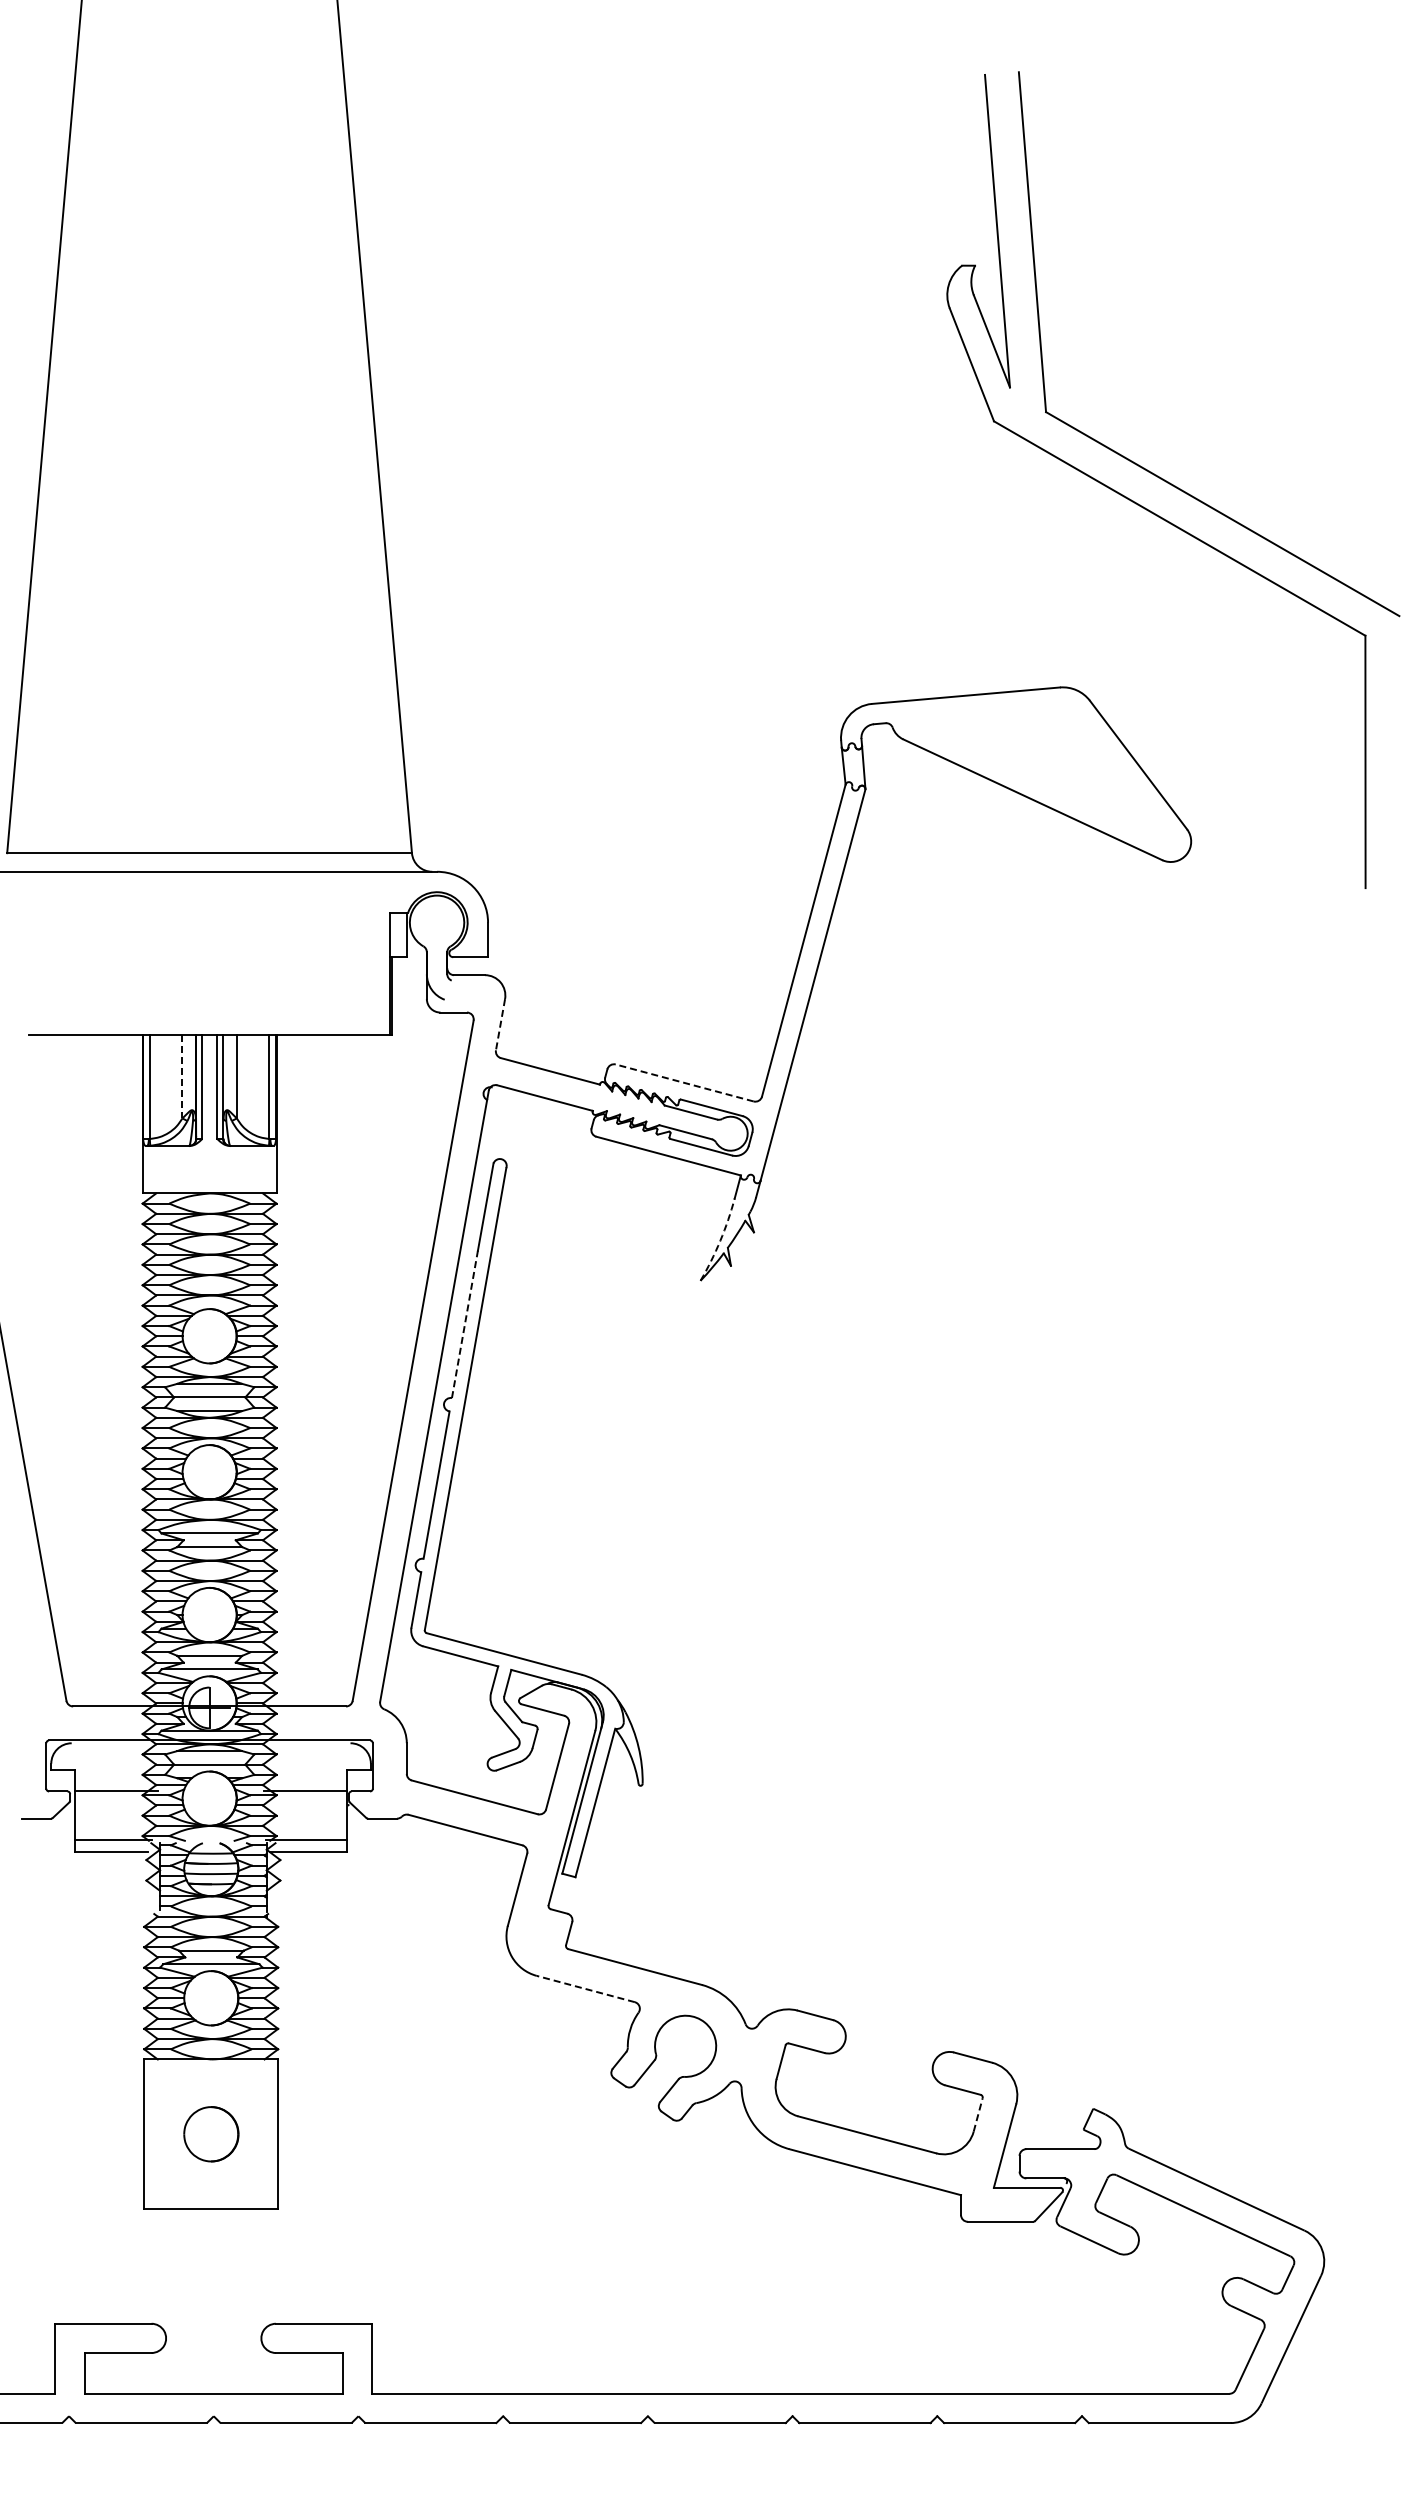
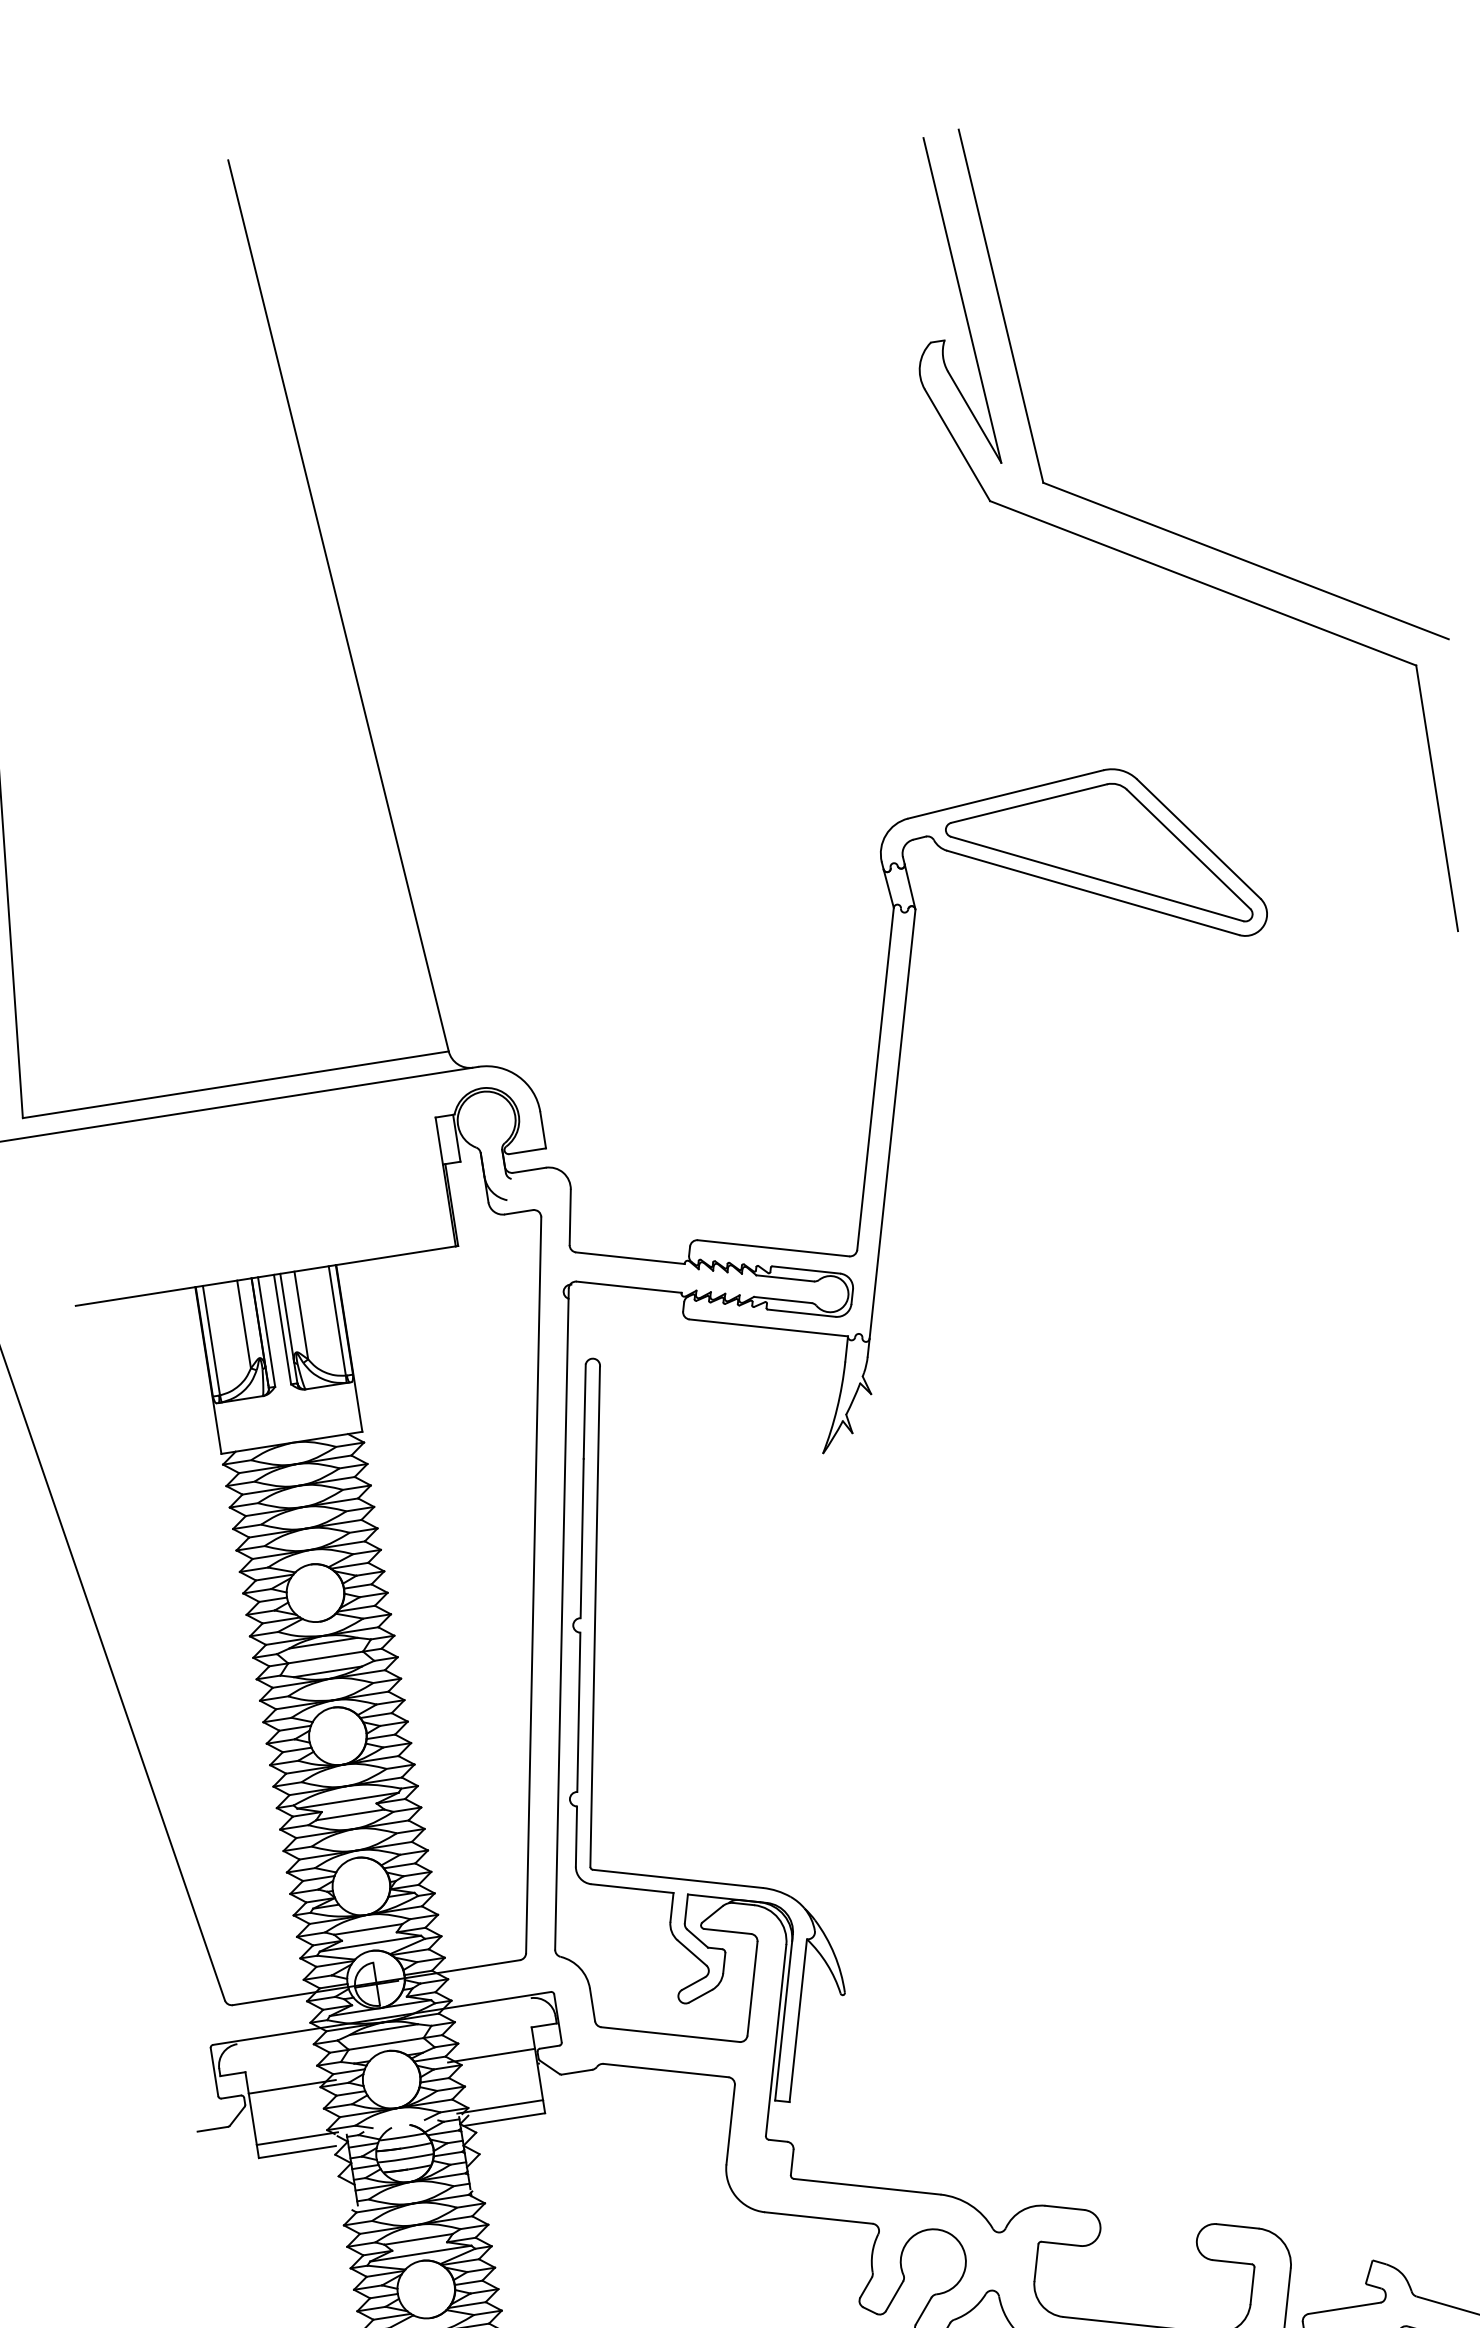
part: (1041, 774) -> (1098, 864), added
line: (500, 1025) -> (570, 1218), dashed -> solid
line: (182, 1076) -> (244, 1324), dashed -> solid
line: (684, 1082) -> (773, 1247), dashed -> solid
arc: (720, 1240) -> (837, 1408), dashed -> solid
line: (464, 1324) -> (581, 1538), dashed -> solid
line: (585, 1989) -> (818, 2218), dashed -> solid
line: (978, 2114) -> (1252, 2285), dashed -> solid

